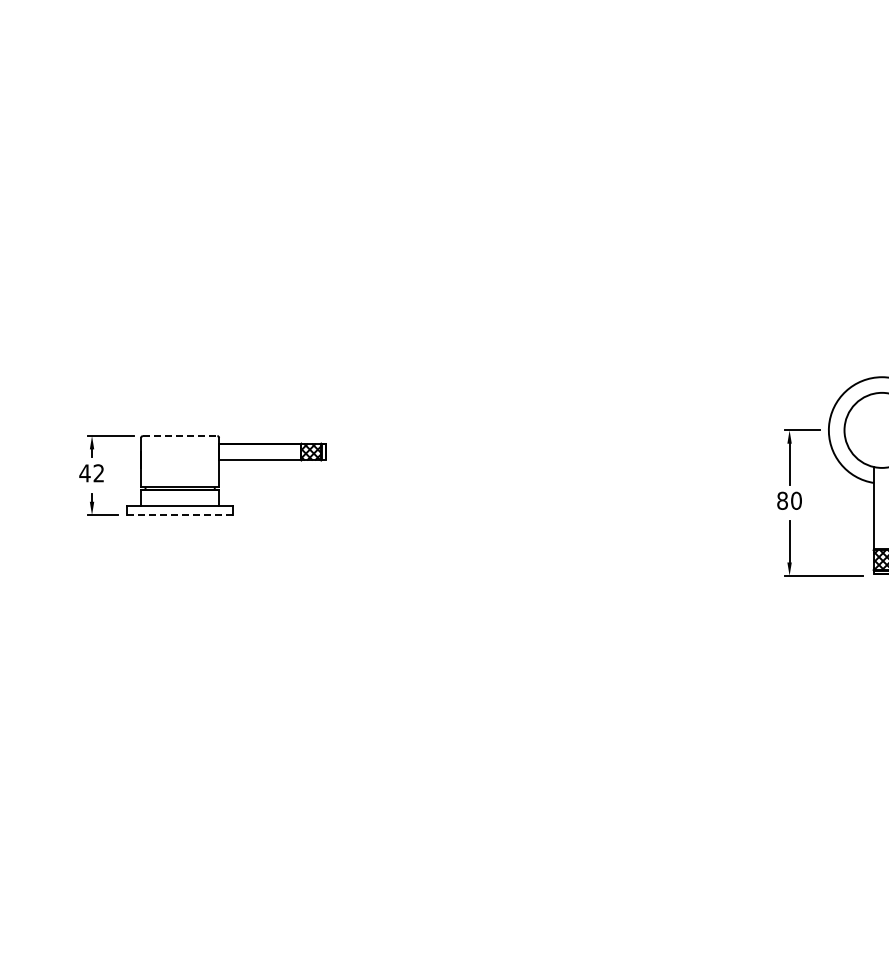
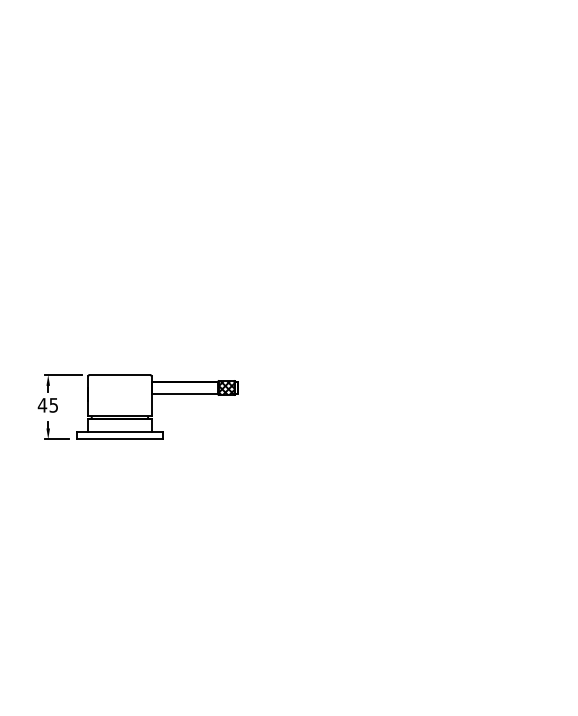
line: (180, 436) -> (120, 375), dashed -> solid
text: (98, 473) -> (53, 405), 42 -> 45
line: (179, 515) -> (119, 439), dashed -> solid

